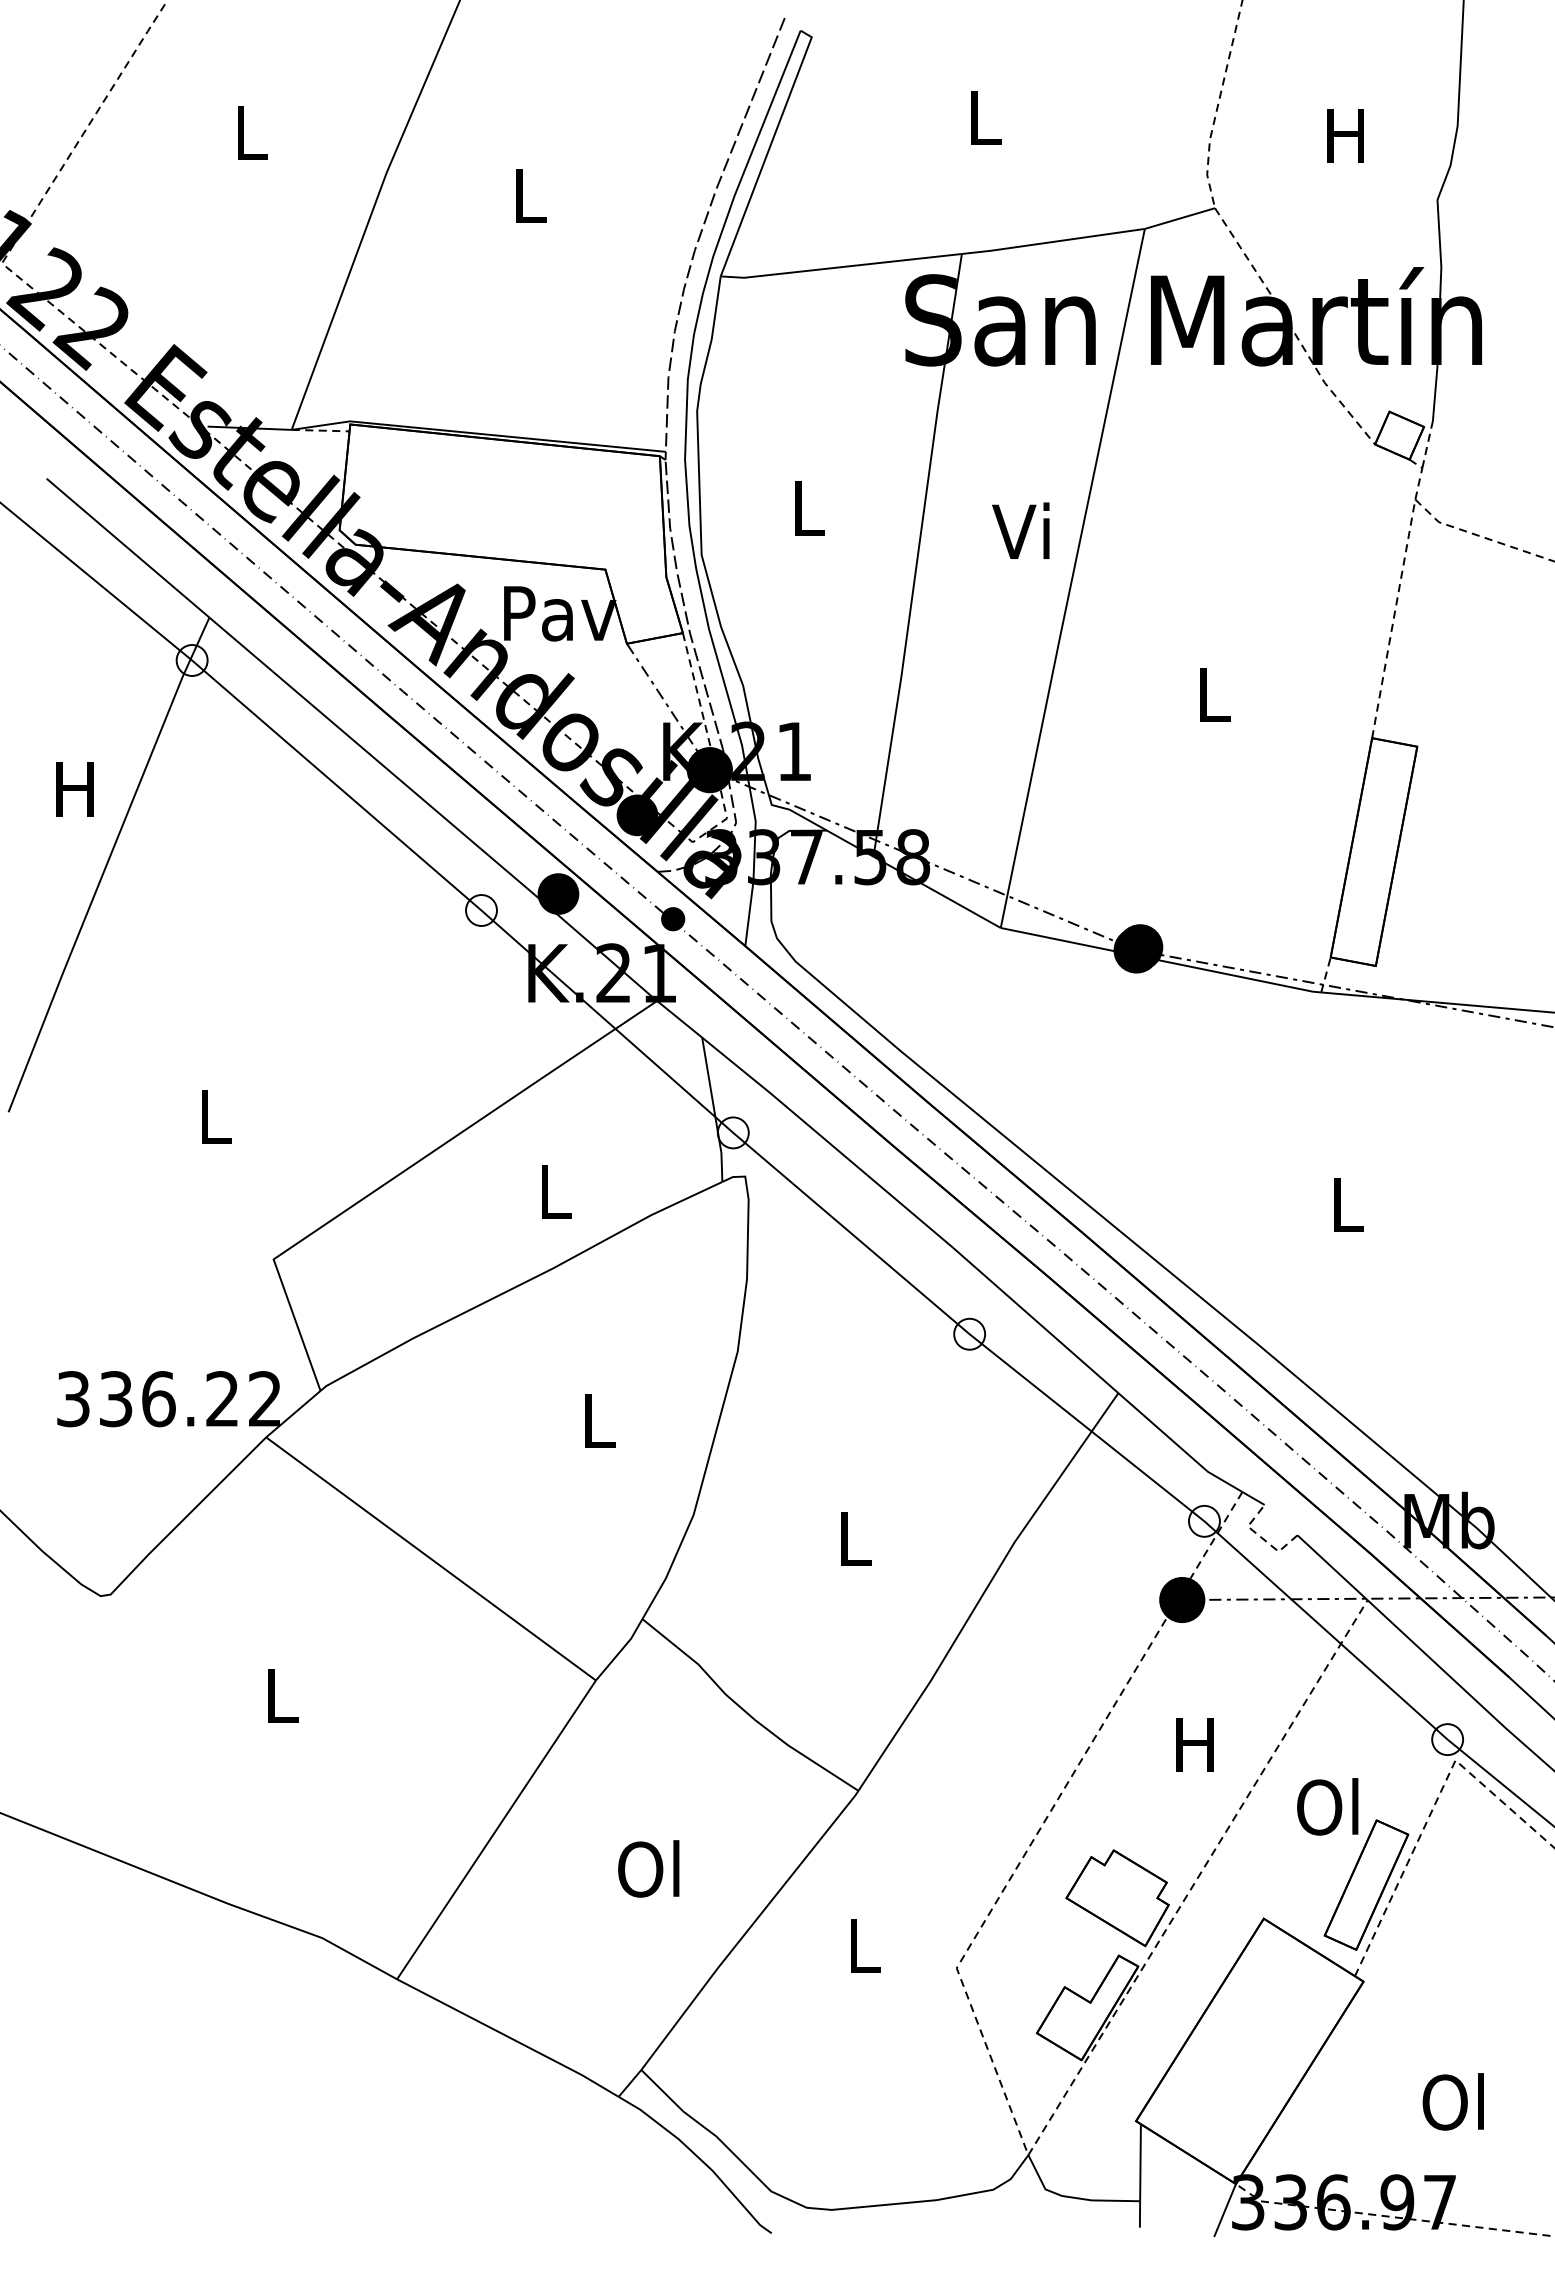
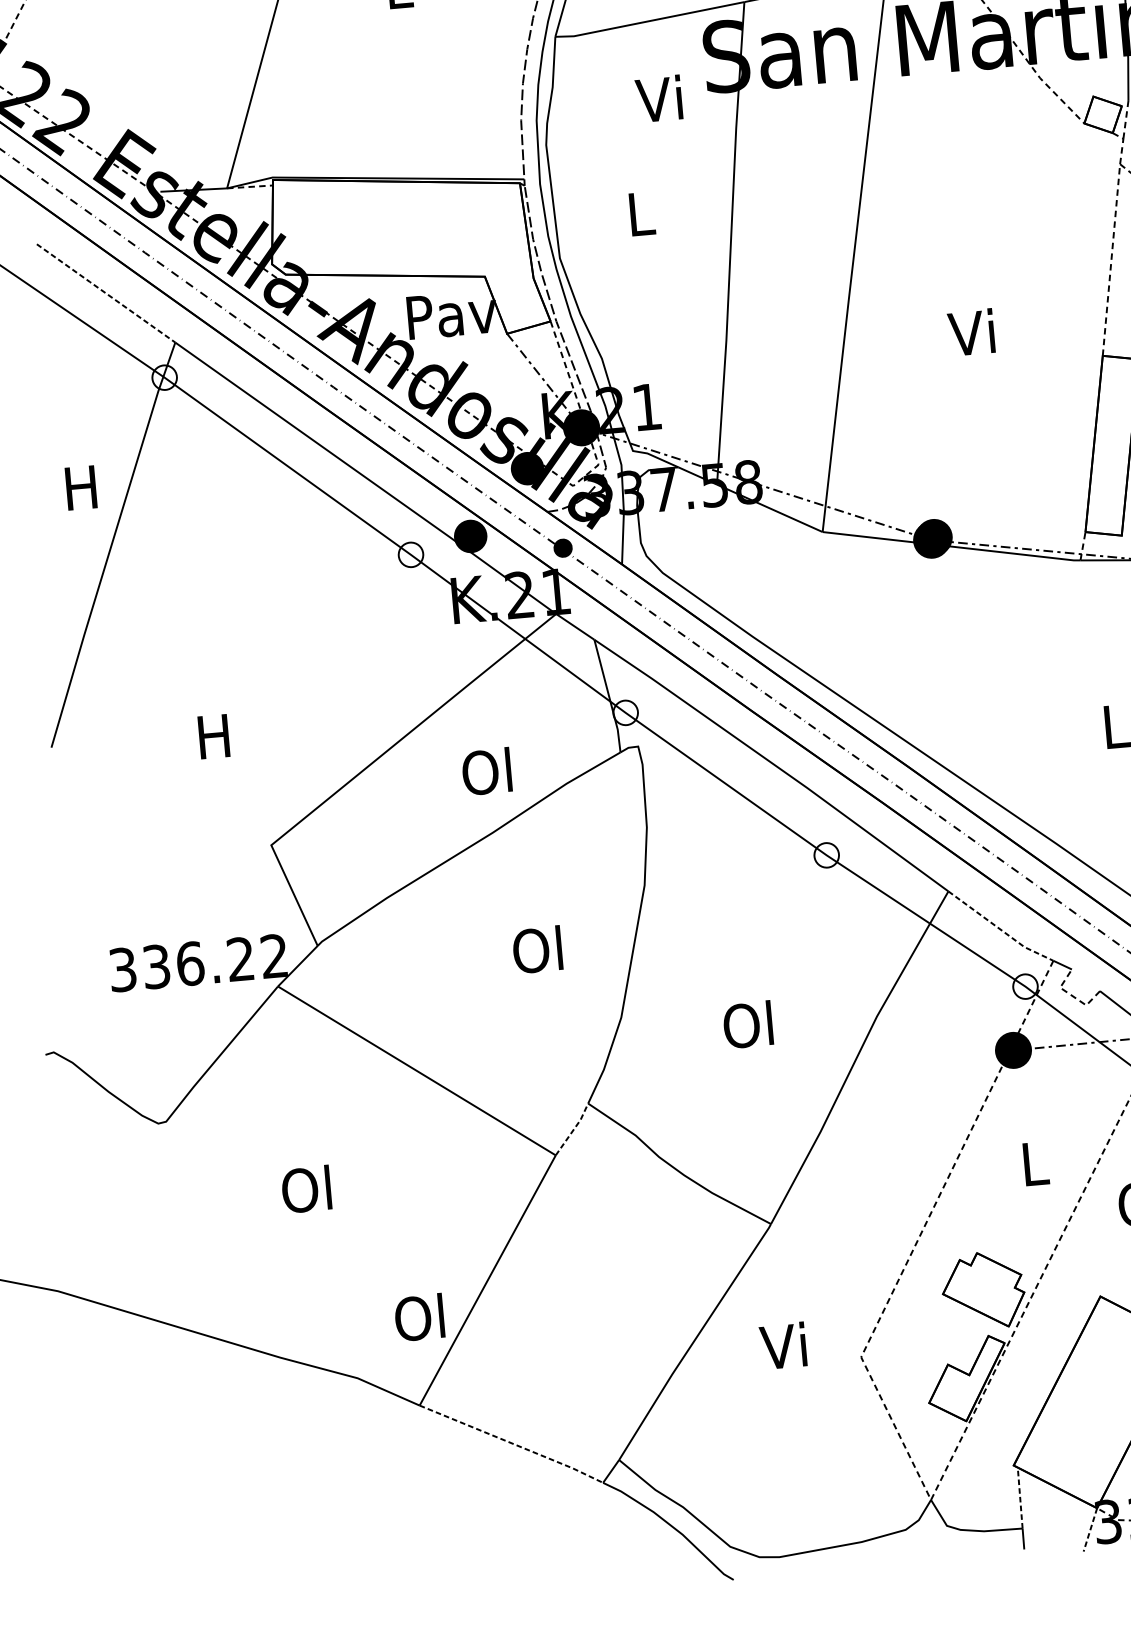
text: (1020, 530) -> (658, 98), moved
line: (127, 547) -> (105, 292), solid -> dashed
text: (1209, 693) -> (971, 332), L -> Vi
text: (213, 1116) -> (213, 736), L -> H
text: (551, 1190) -> (486, 771), L -> Ol
text: (595, 1420) -> (537, 949), L -> Ol
line: (1178, 1446) -> (999, 929), solid -> dashed
text: (851, 1537) -> (747, 1024), L -> Ol
line: (621, 1650) -> (573, 1129), solid -> dashed
text: (278, 1695) -> (305, 1189), L -> Ol
text: (1194, 1744) -> (1033, 1163), H -> L
text: (648, 1868) -> (419, 1317), moved
text: (859, 1944) -> (782, 1345), L -> Vi
line: (509, 2037) -> (512, 1443), solid -> dashed
line: (1140, 2162) -> (1020, 1497), solid -> dashed
line: (1225, 2210) -> (1090, 1529), solid -> dashed

